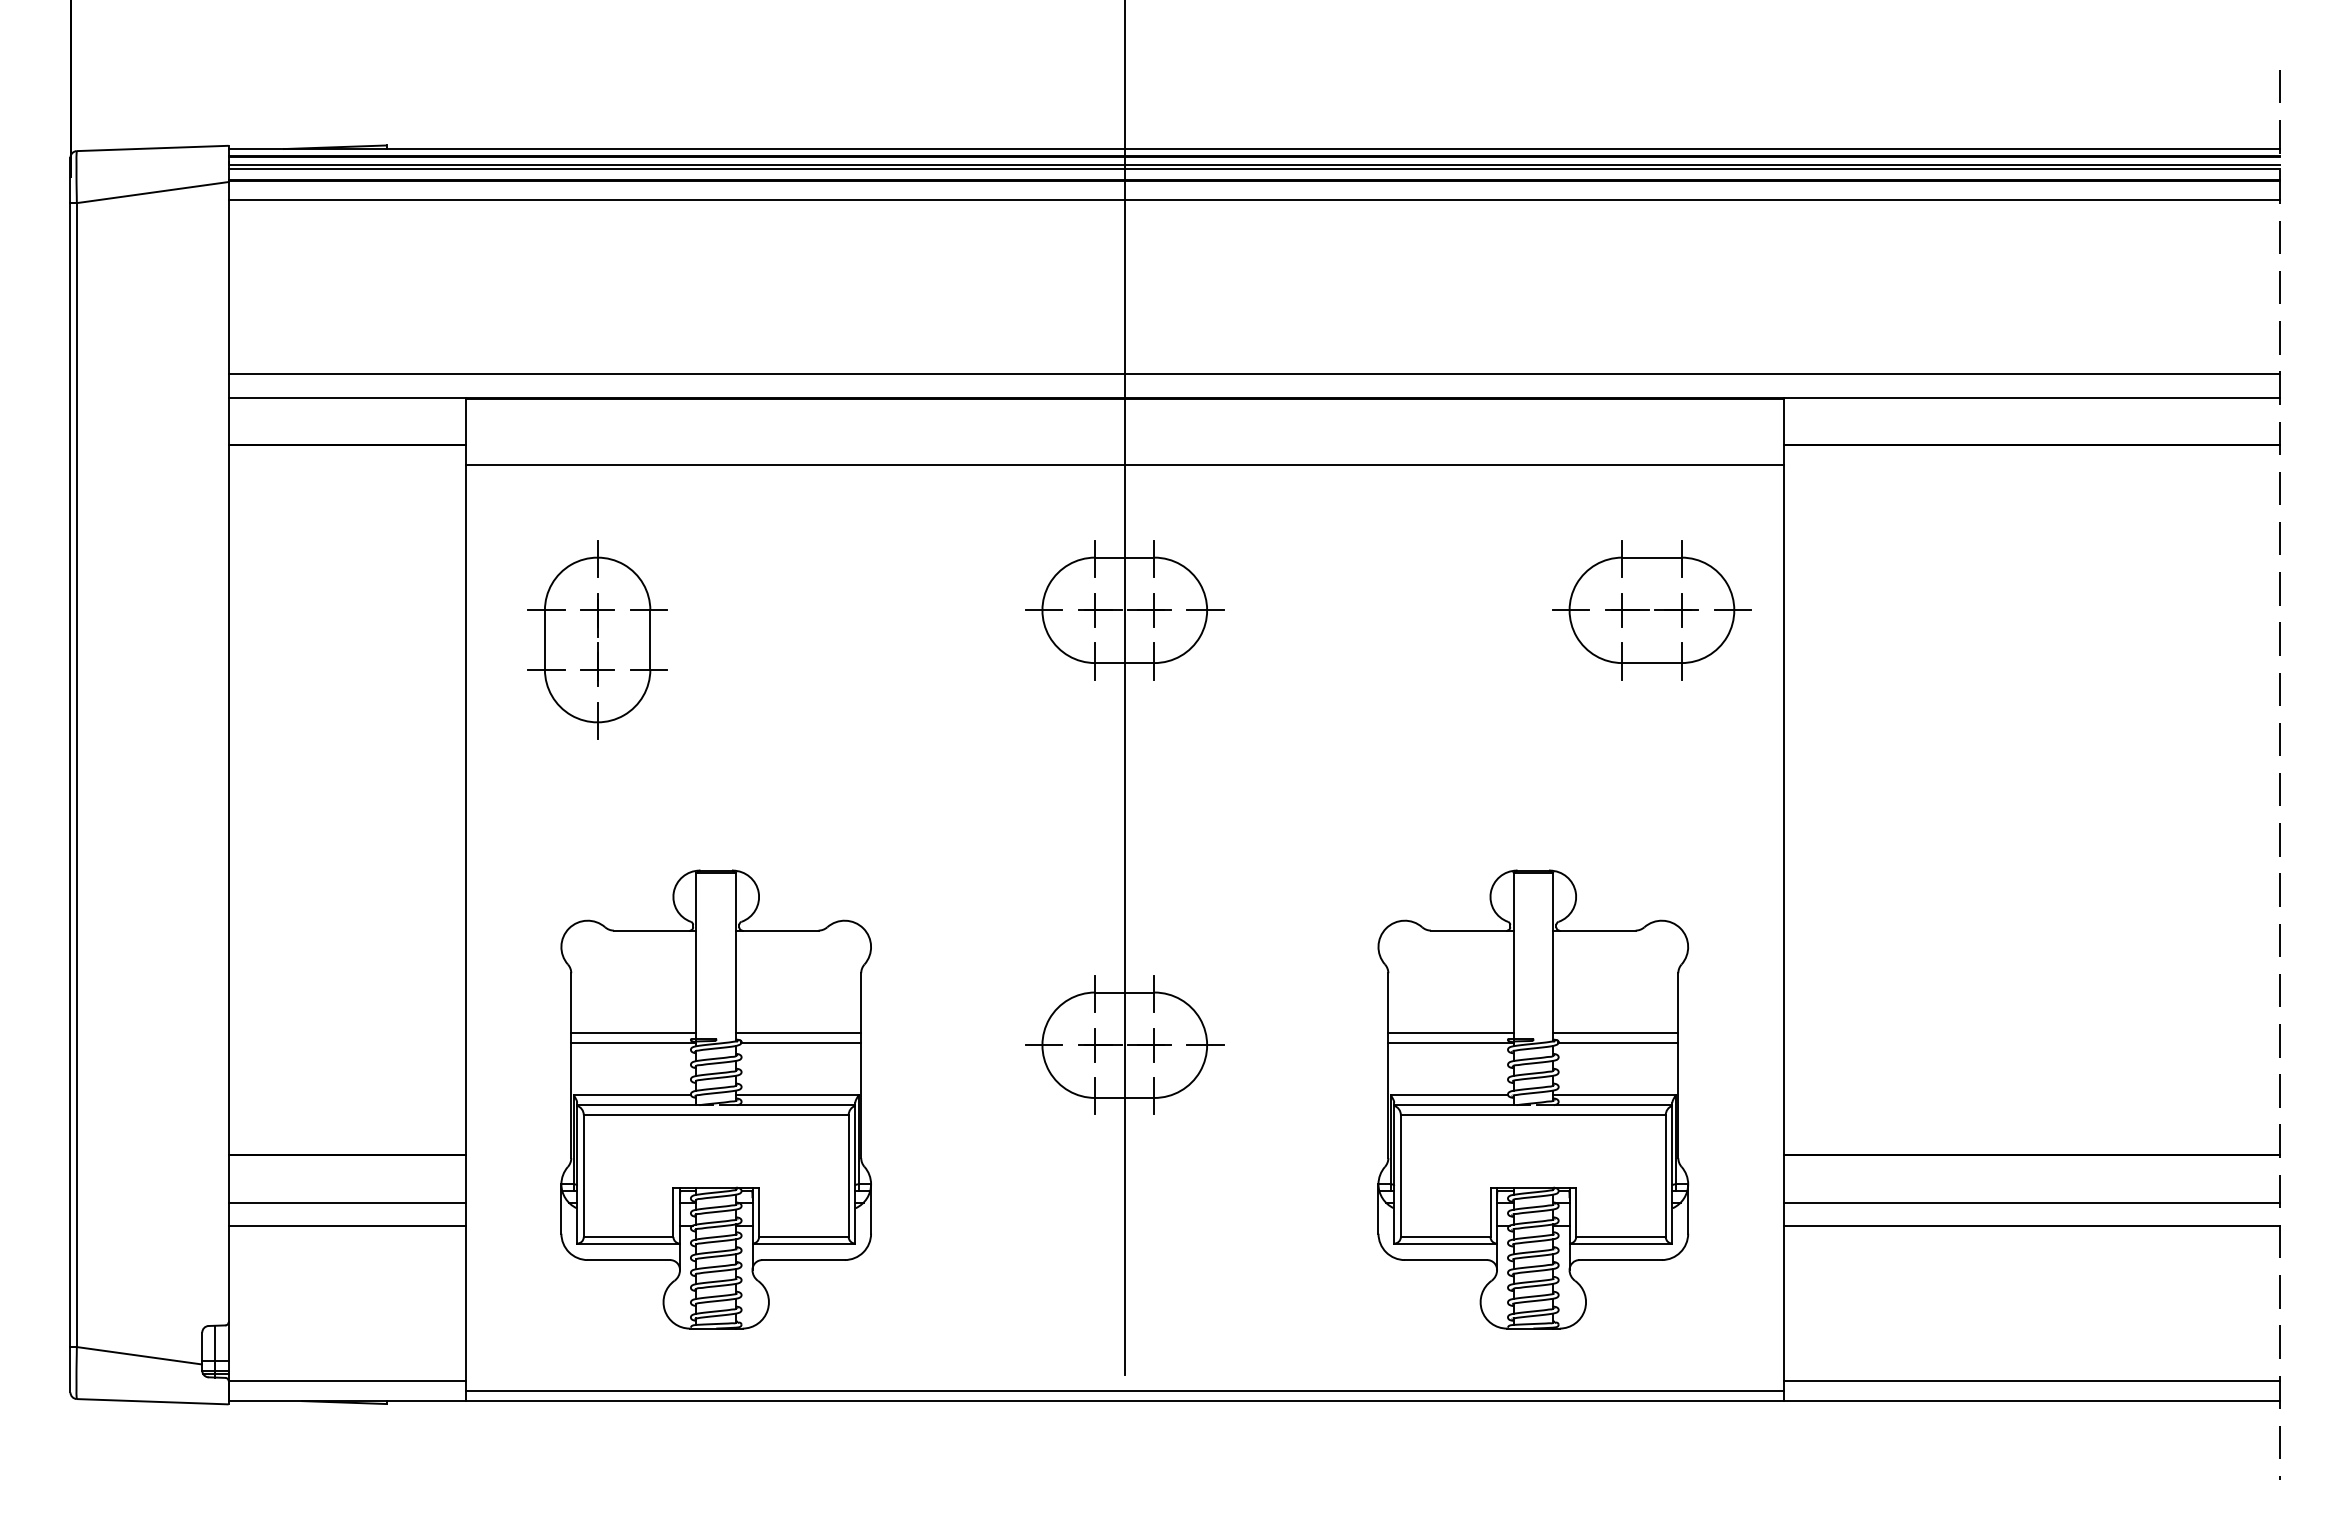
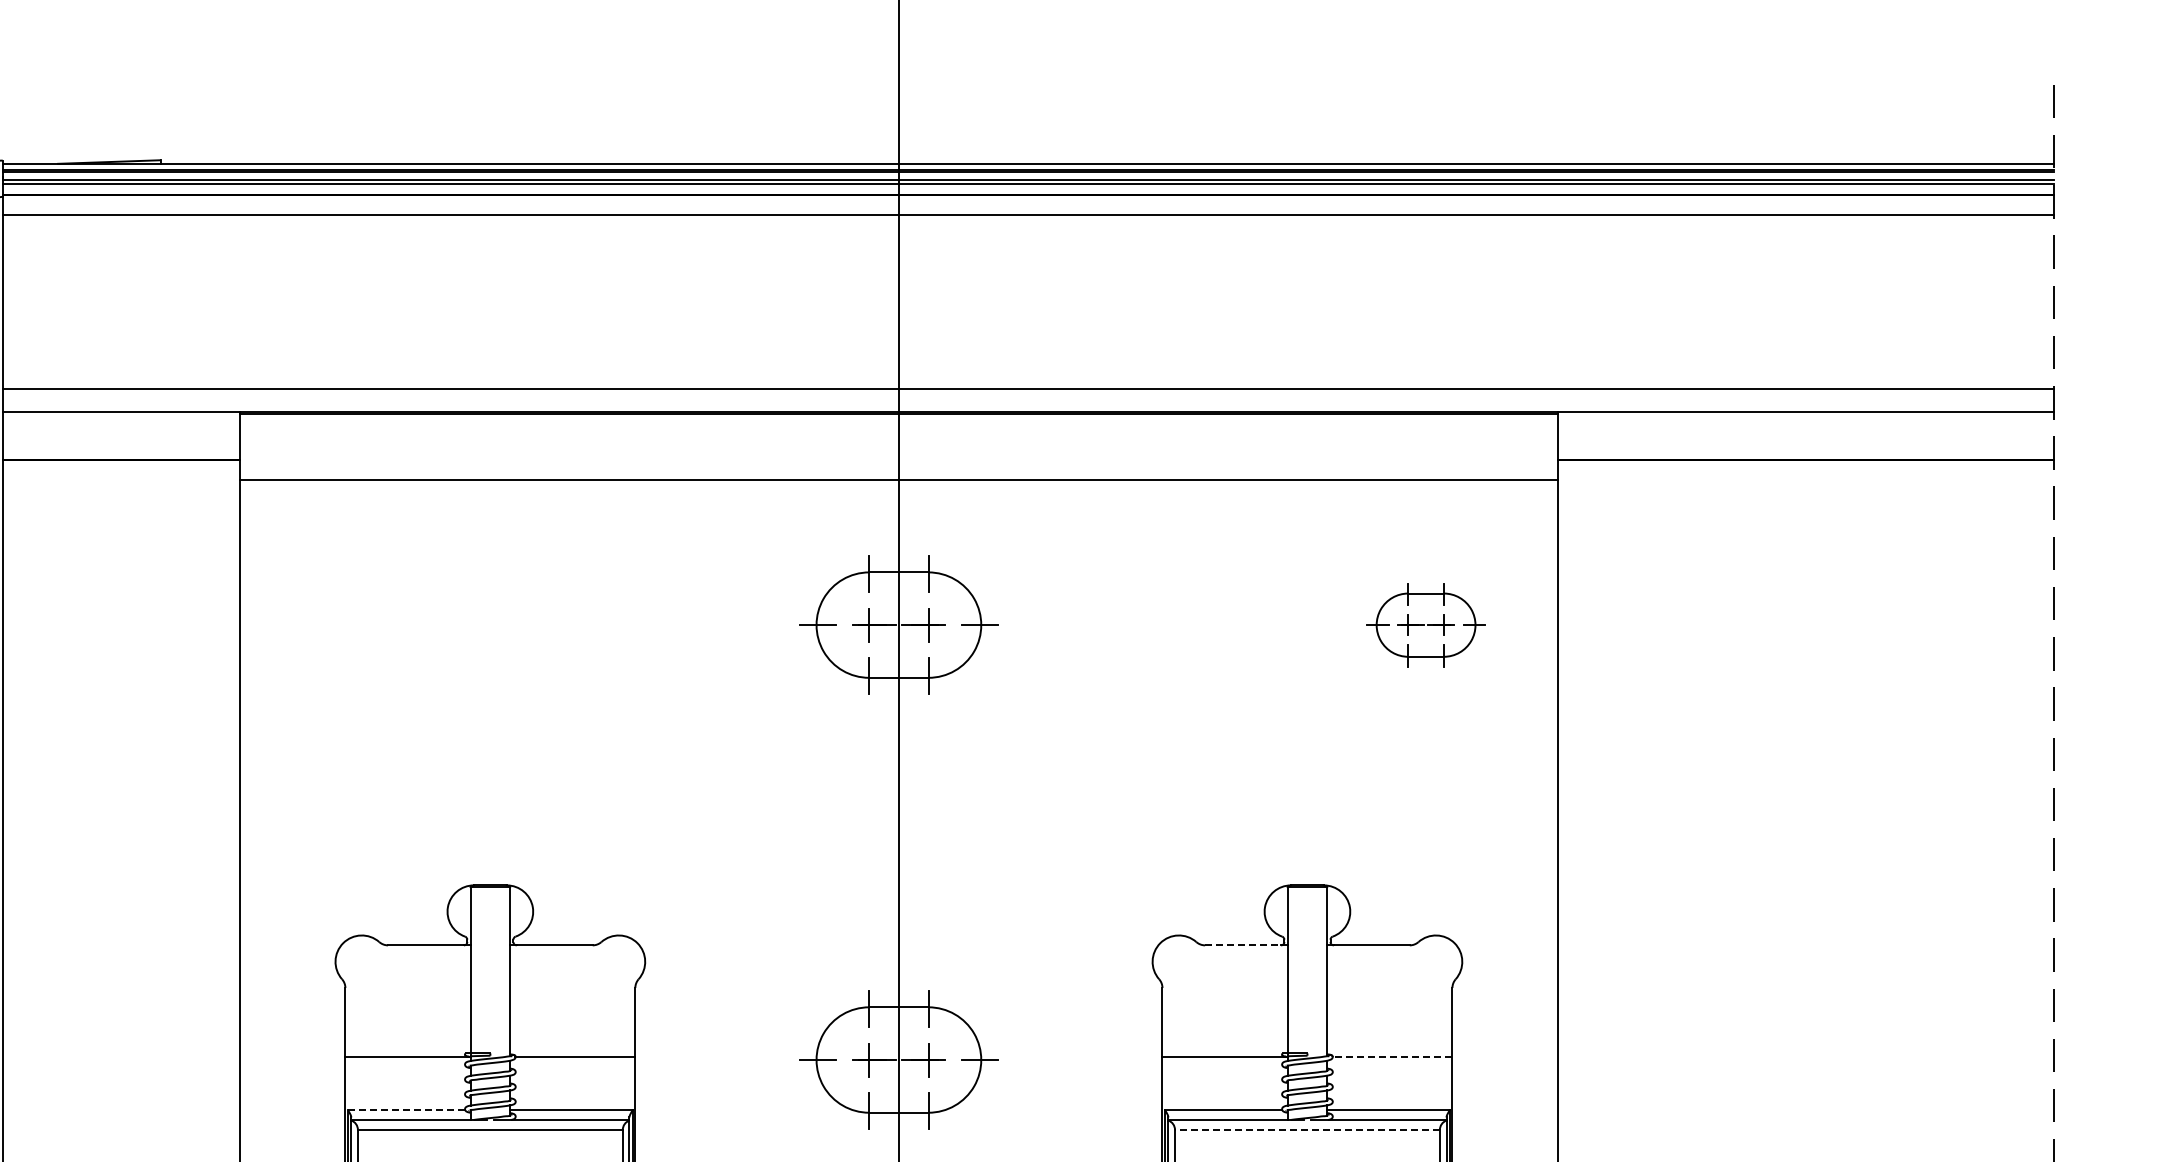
part: (1651, 610) -> (1425, 625), size x0.6
part: (597, 639) -> (371, 654), removed
line: (1468, 930) -> (1242, 945), solid -> dashed
line: (633, 1032) -> (407, 1047), removed
line: (798, 1032) -> (572, 1047), removed
line: (1450, 1032) -> (1224, 1047), removed
line: (1615, 1032) -> (1389, 1047), removed
line: (1617, 1042) -> (1391, 1057), solid -> dashed
line: (632, 1095) -> (406, 1110), solid -> dashed
line: (1532, 1115) -> (1306, 1130), solid -> dashed

